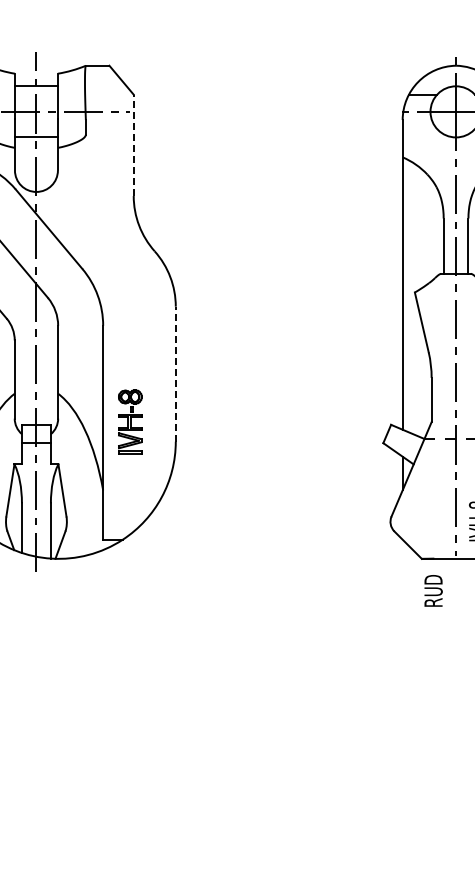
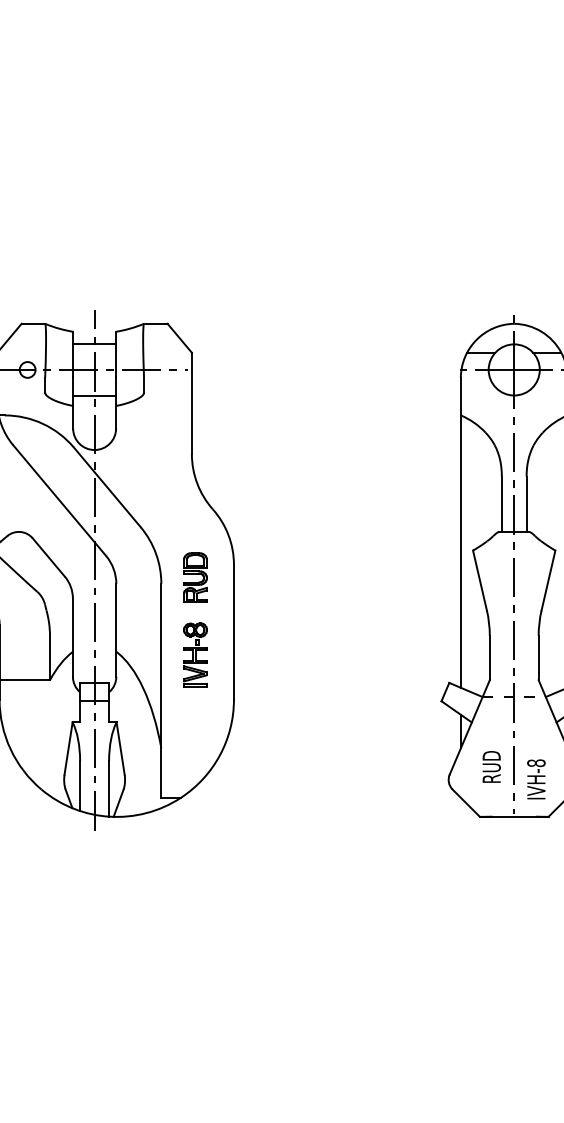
line: (133, 145) -> (191, 403), dashed -> solid
part: (137, 319) -> (195, 577), added
line: (175, 373) -> (233, 631), dashed -> solid
part: (130, 421) -> (195, 654), moved
text: (433, 590) -> (491, 766), moved

